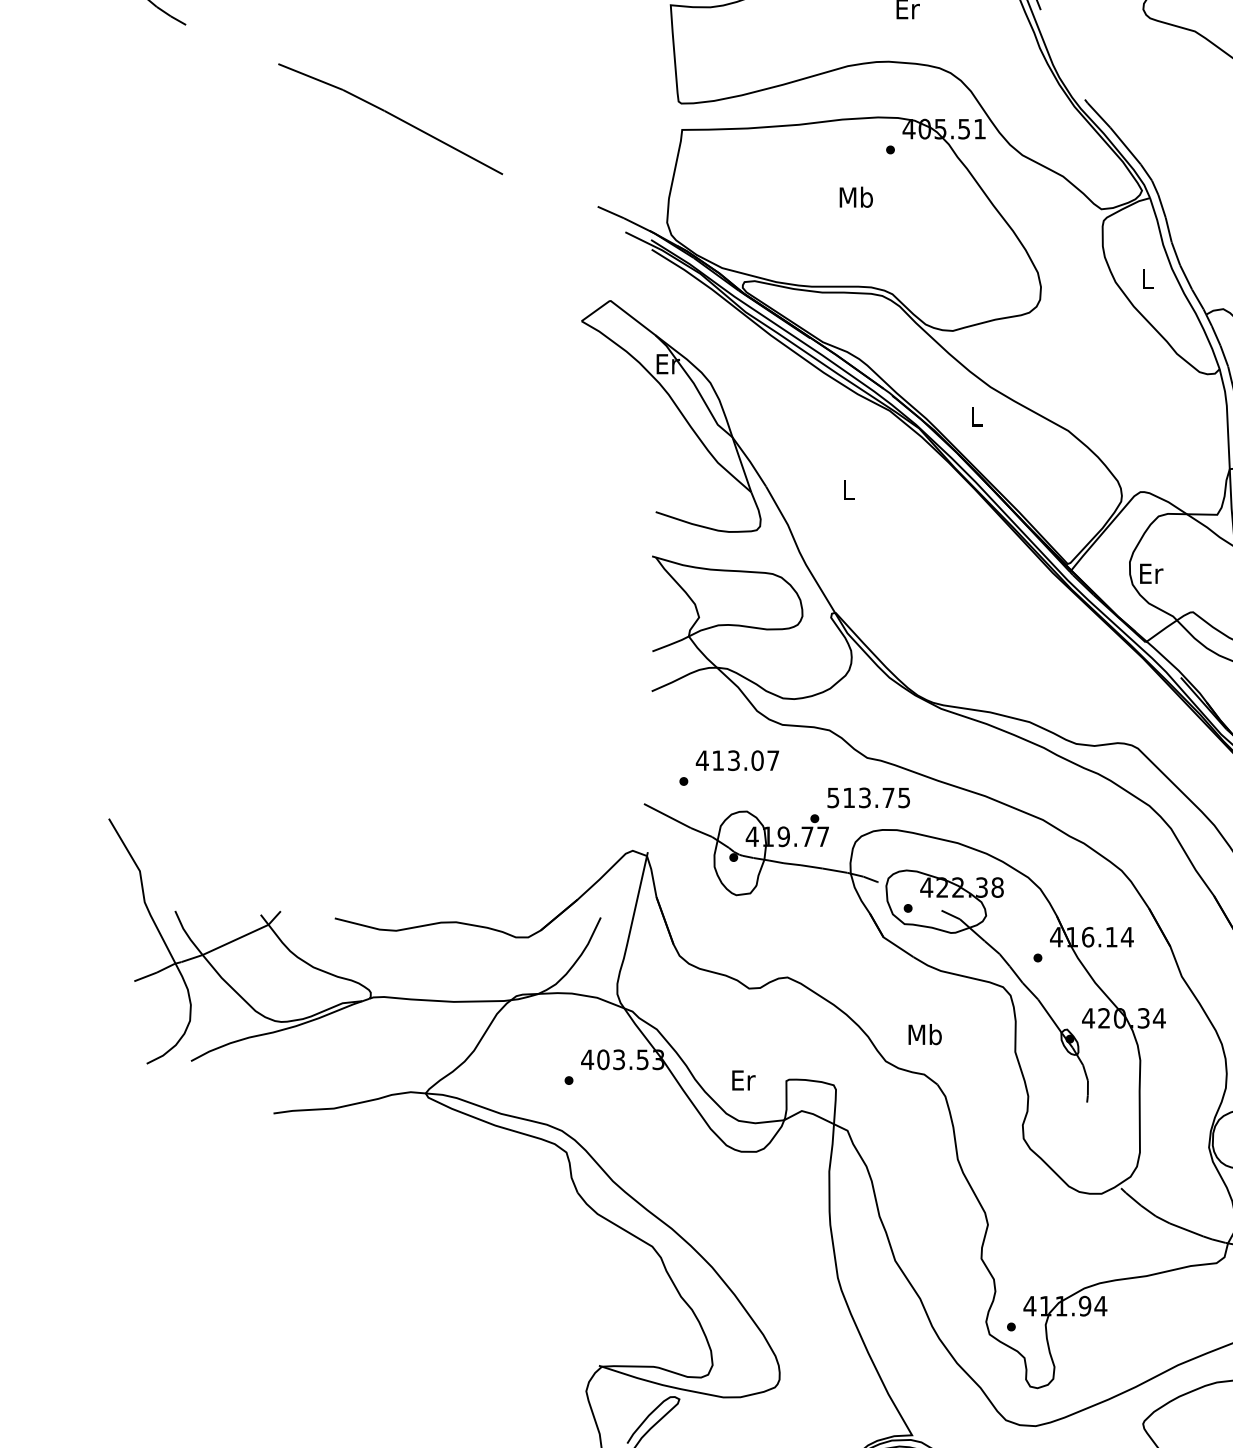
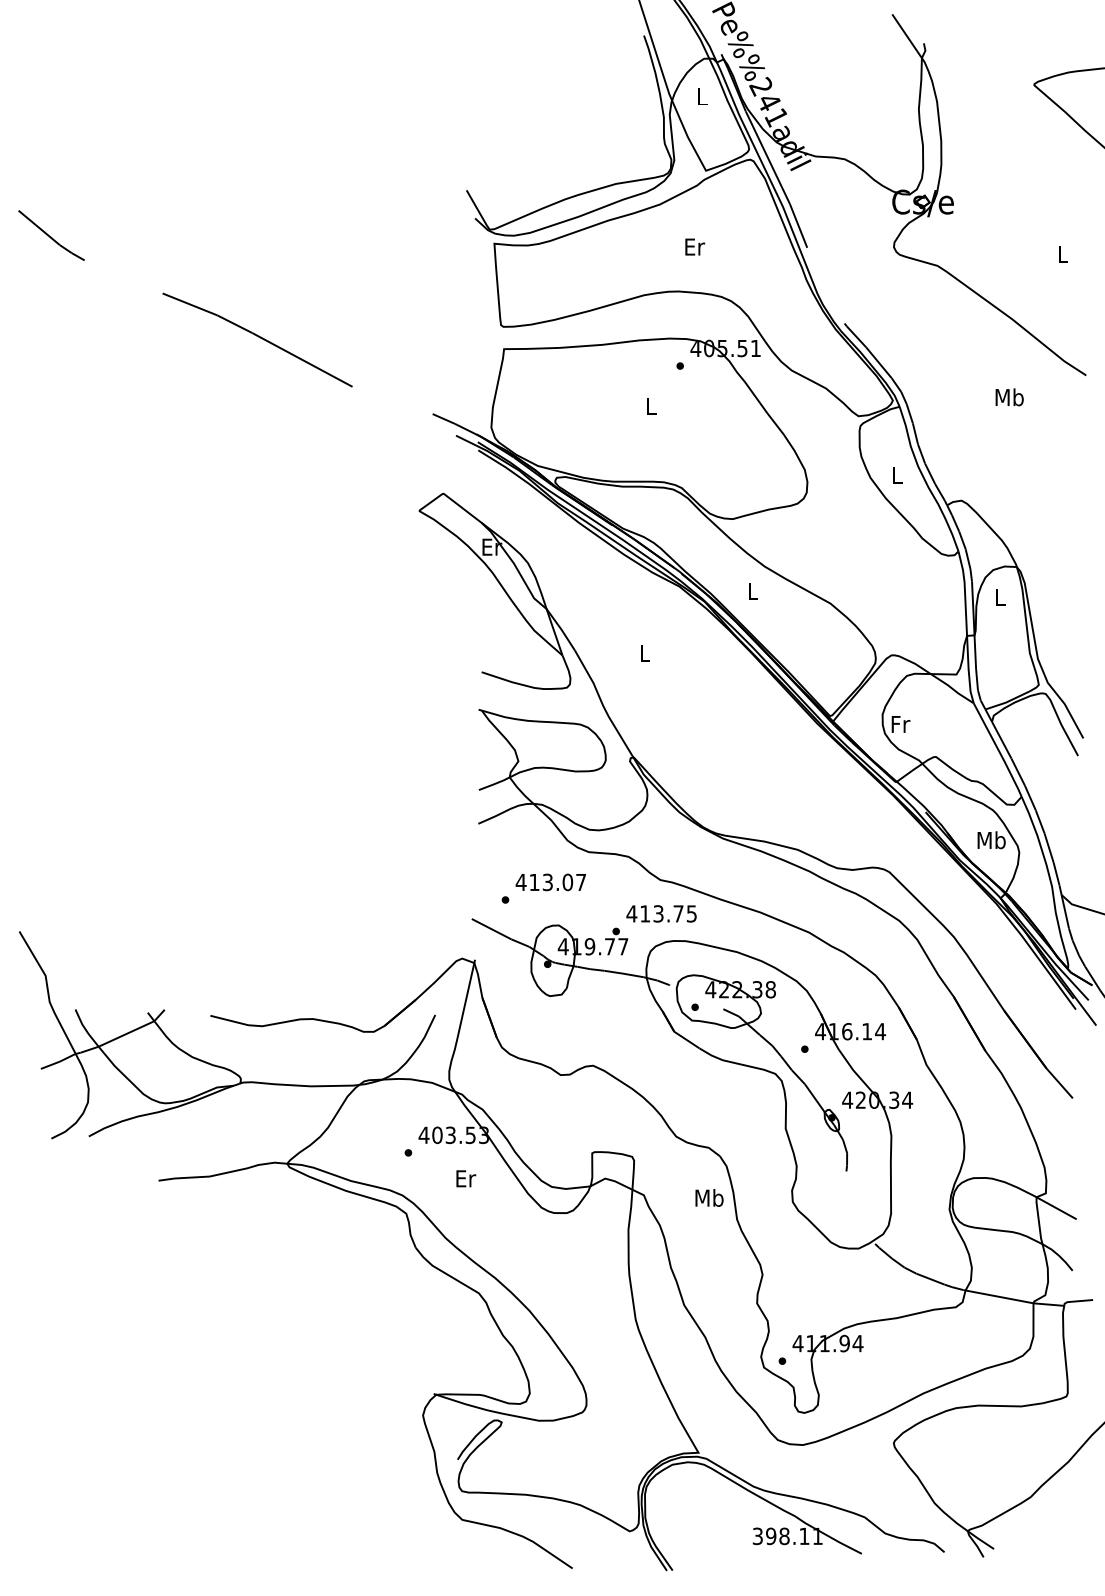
text: (856, 196) -> (651, 405), Mb -> L
text: (1151, 573) -> (900, 724), Er -> Fr
text: (832, 797) -> (631, 913), 513.75 -> 413.75
text: (925, 1034) -> (709, 1197), moved
text: (744, 1080) -> (466, 1178), moved

